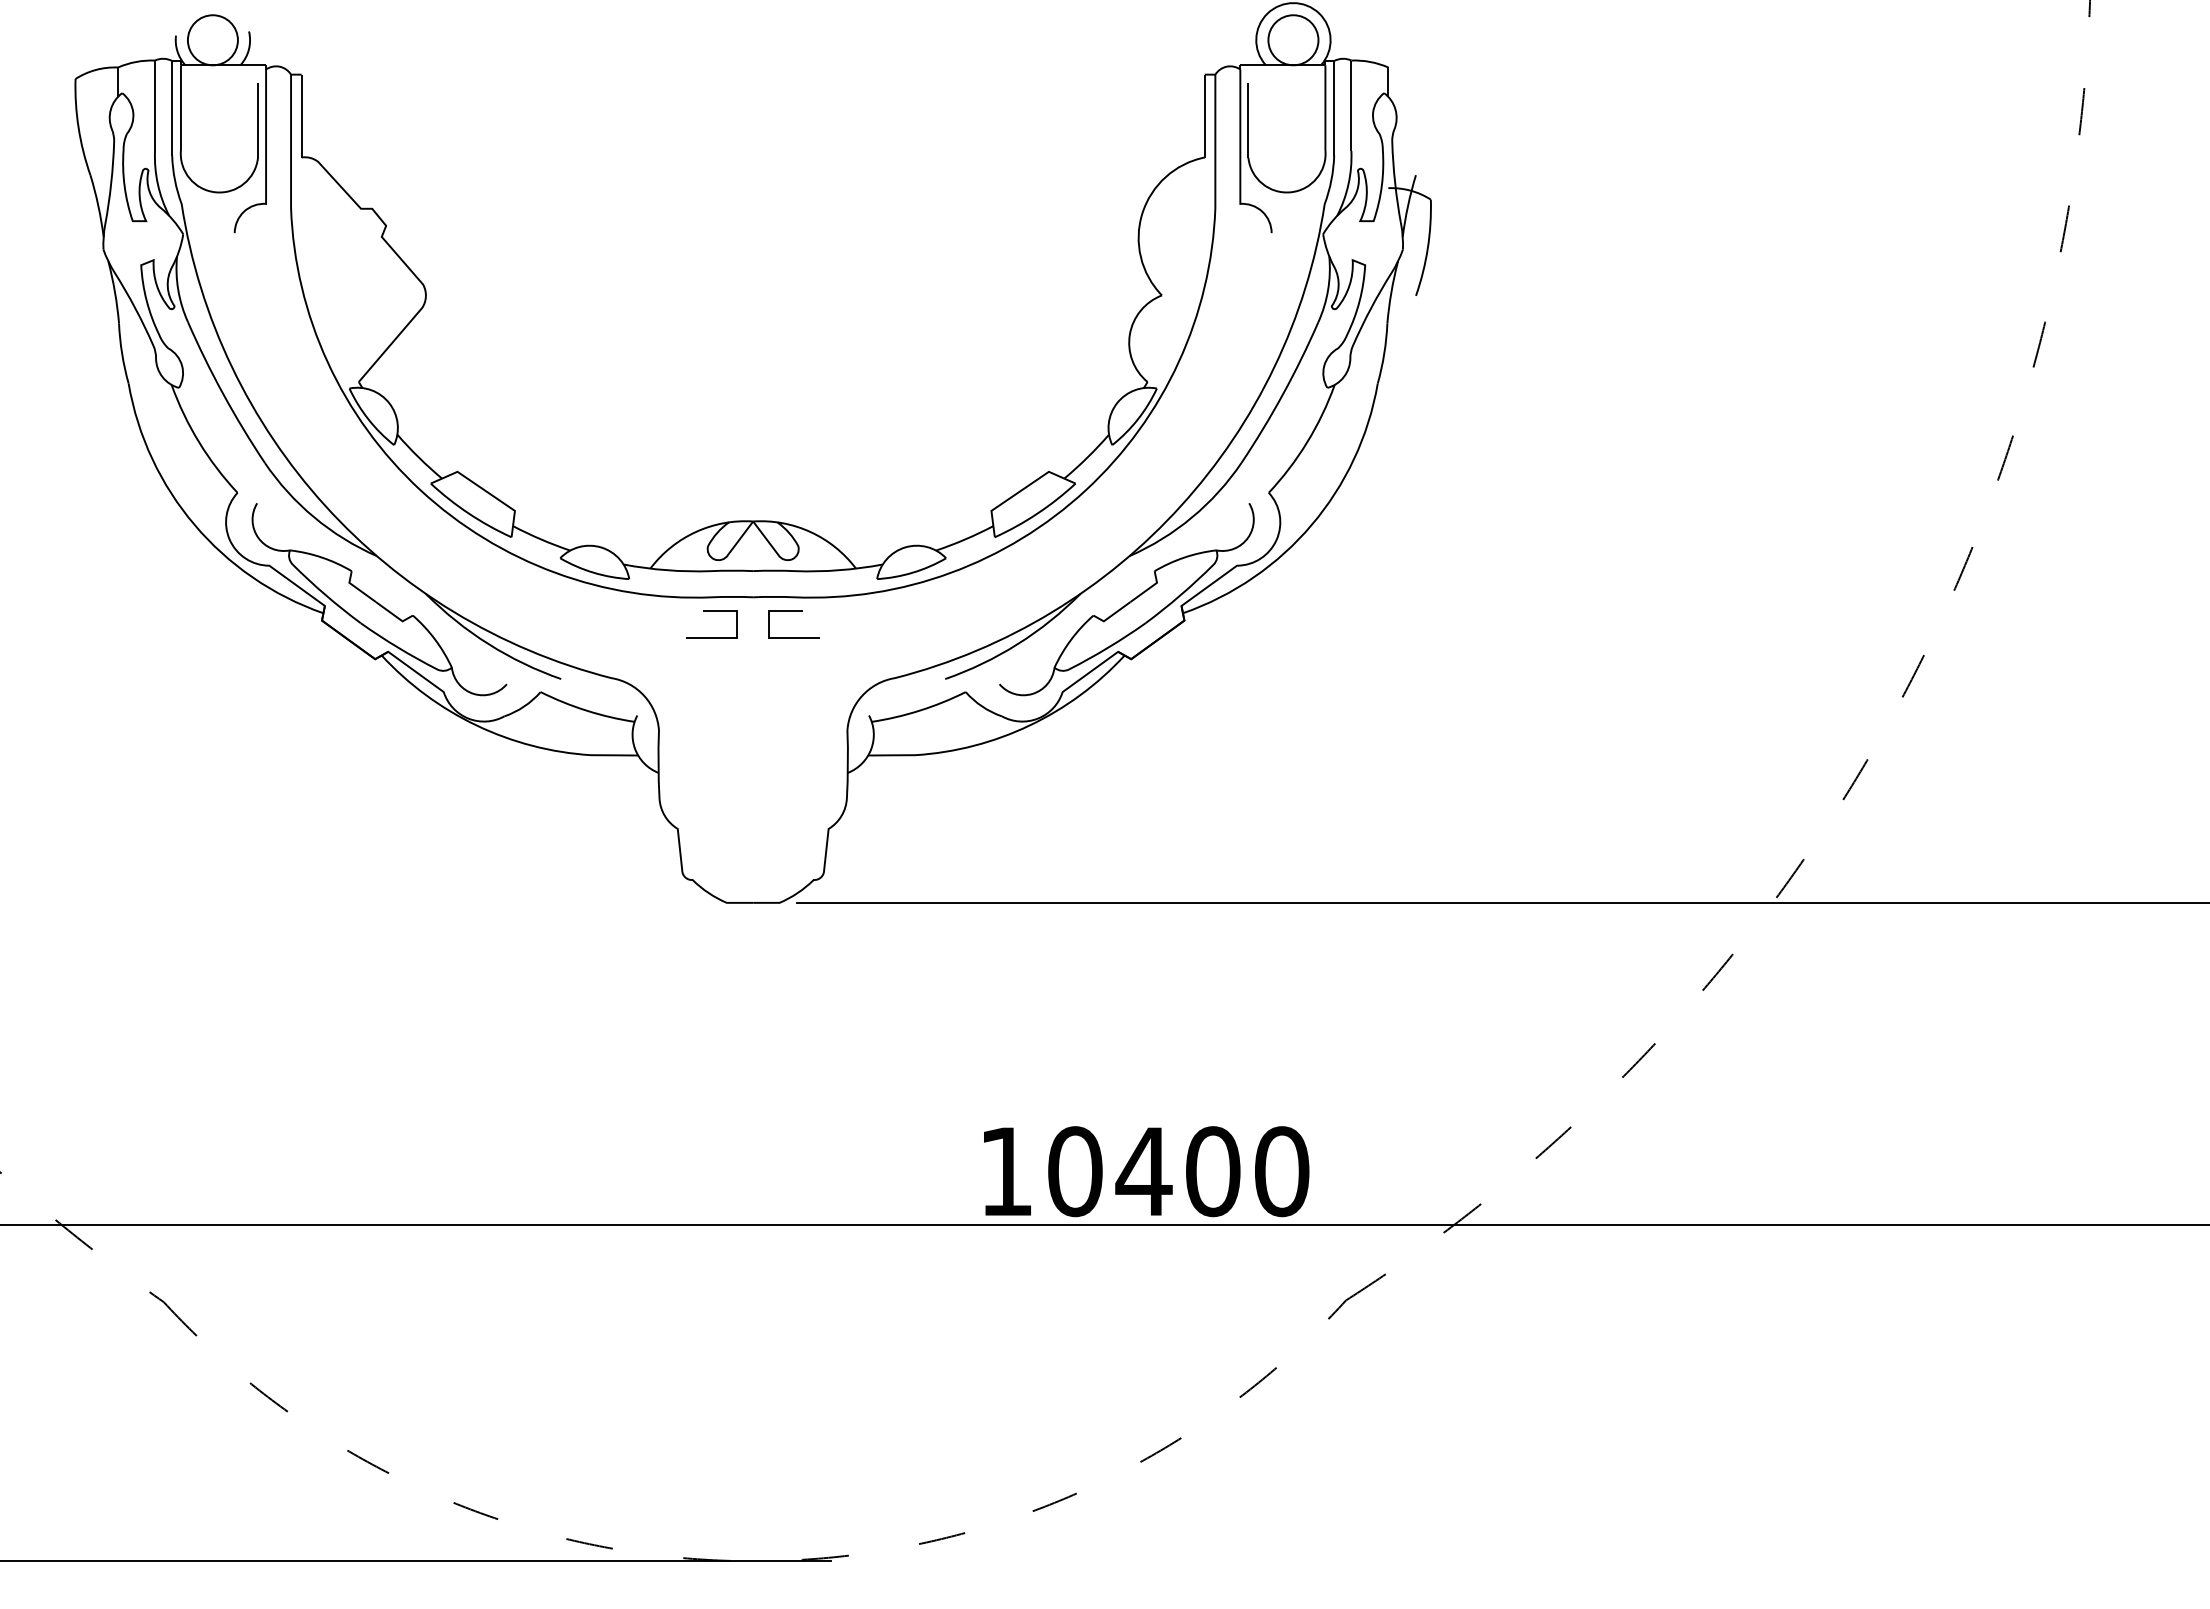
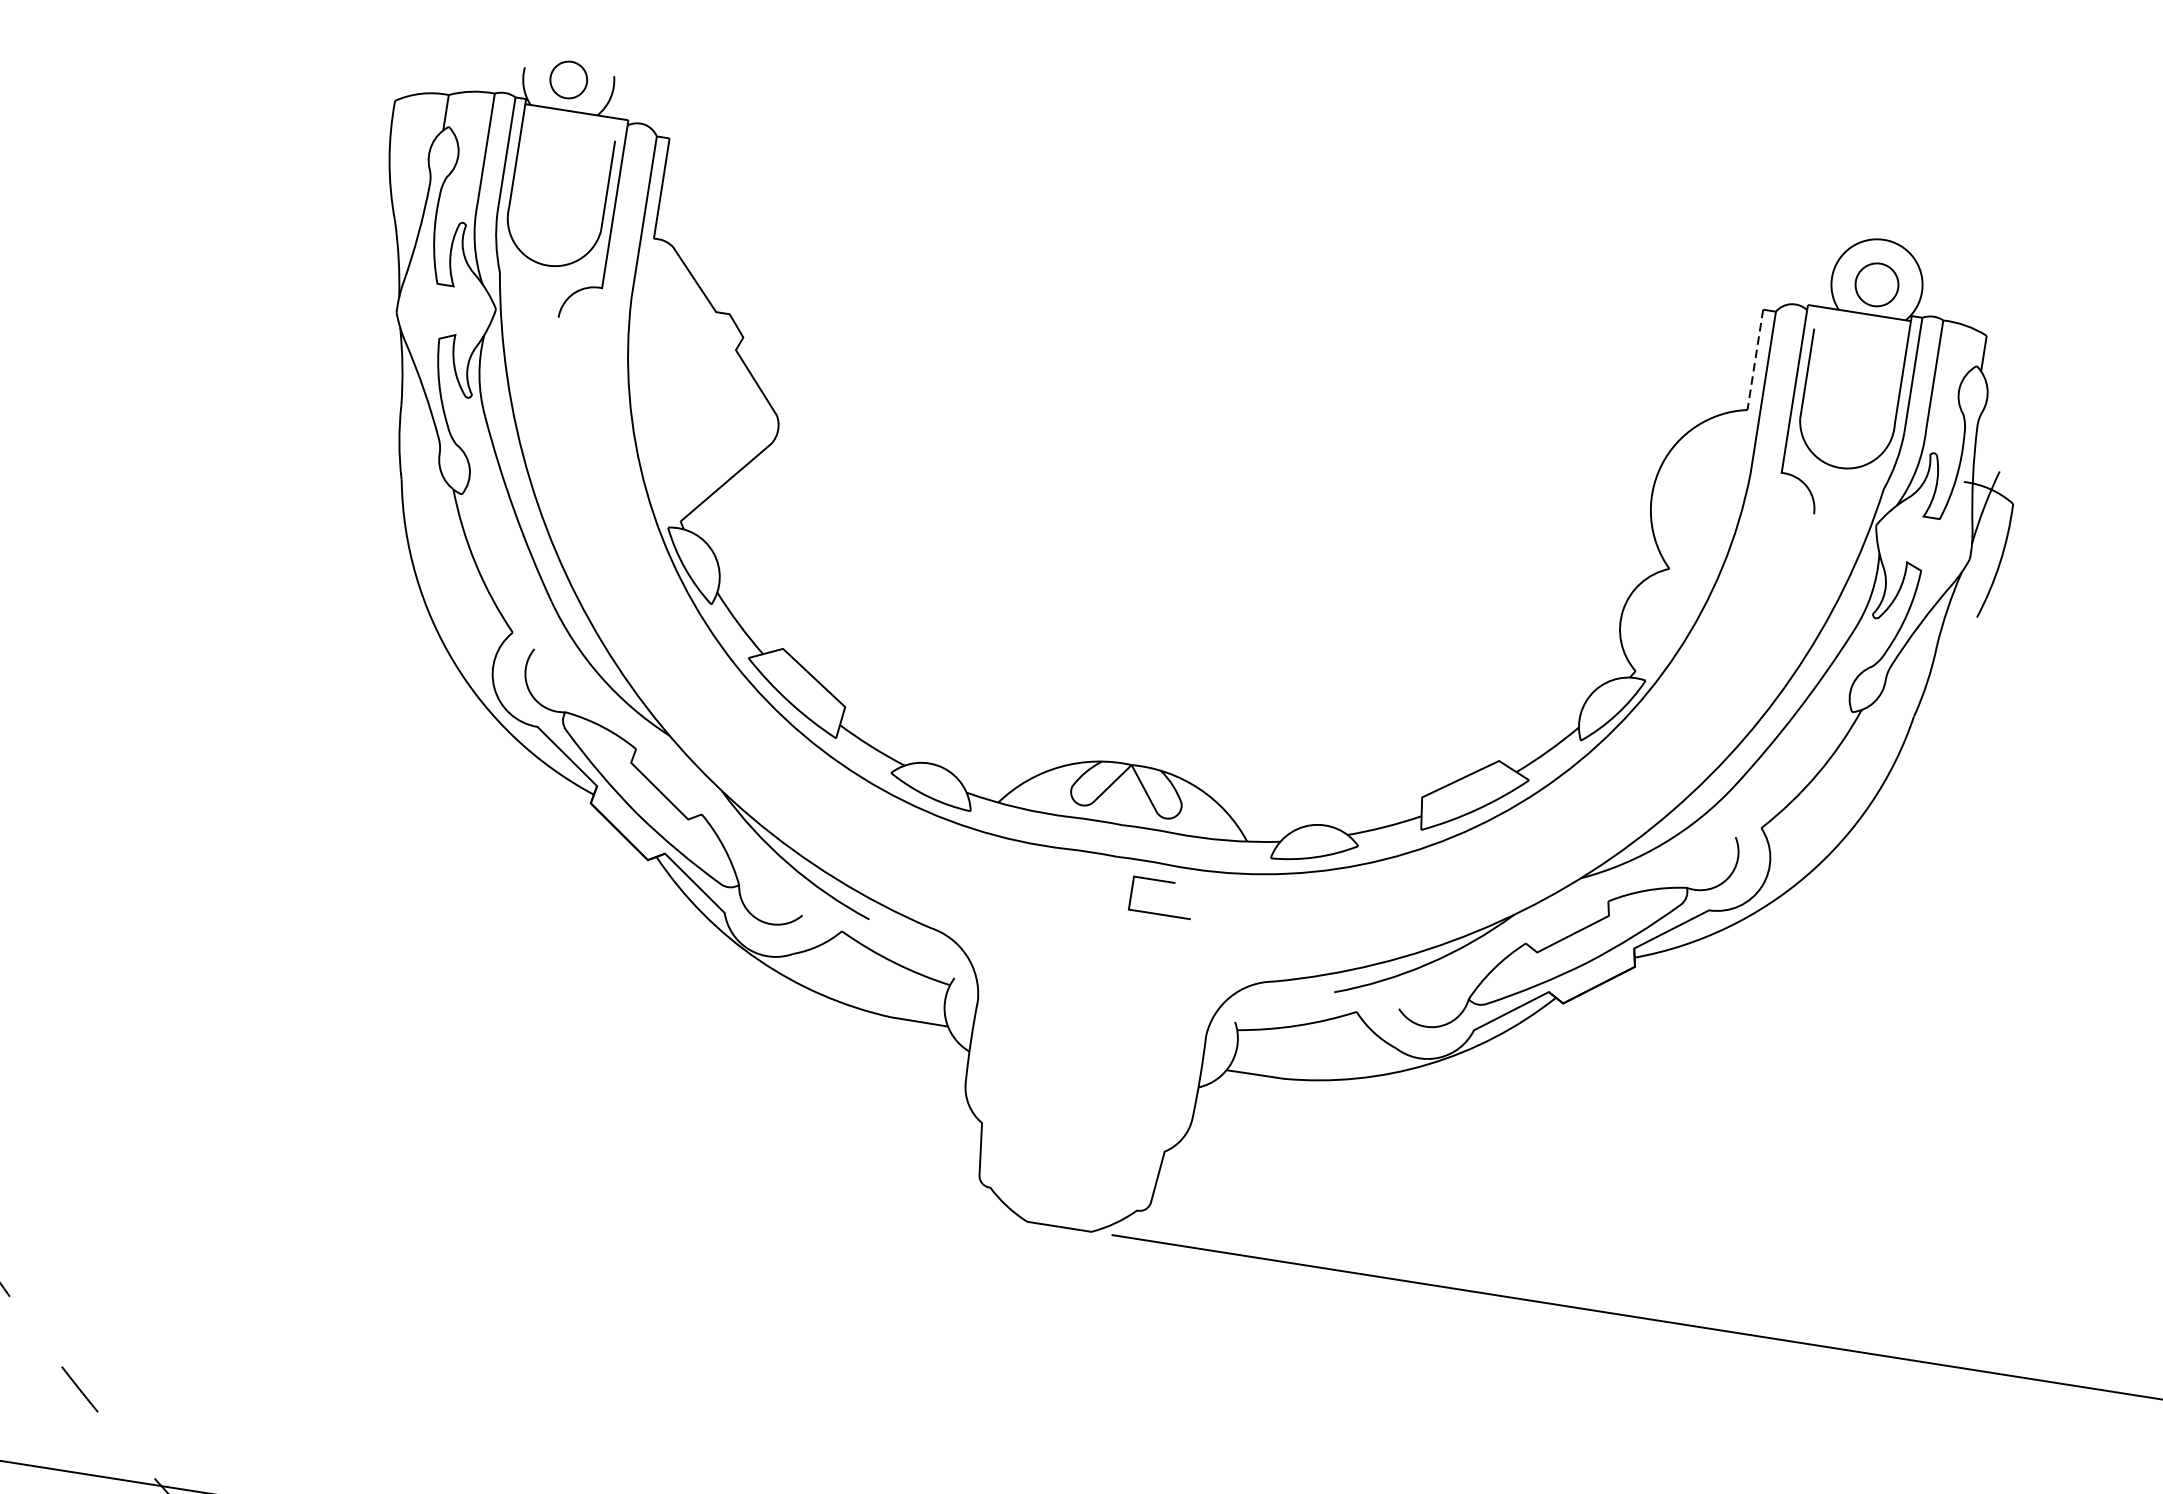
circle: (212, 40) -> (568, 80), size x0.6
circle: (1293, 40) -> (1877, 285), size x0.7
line: (1204, 116) -> (1754, 360), solid -> dashed
line: (711, 611) -> (1064, 866), removed

